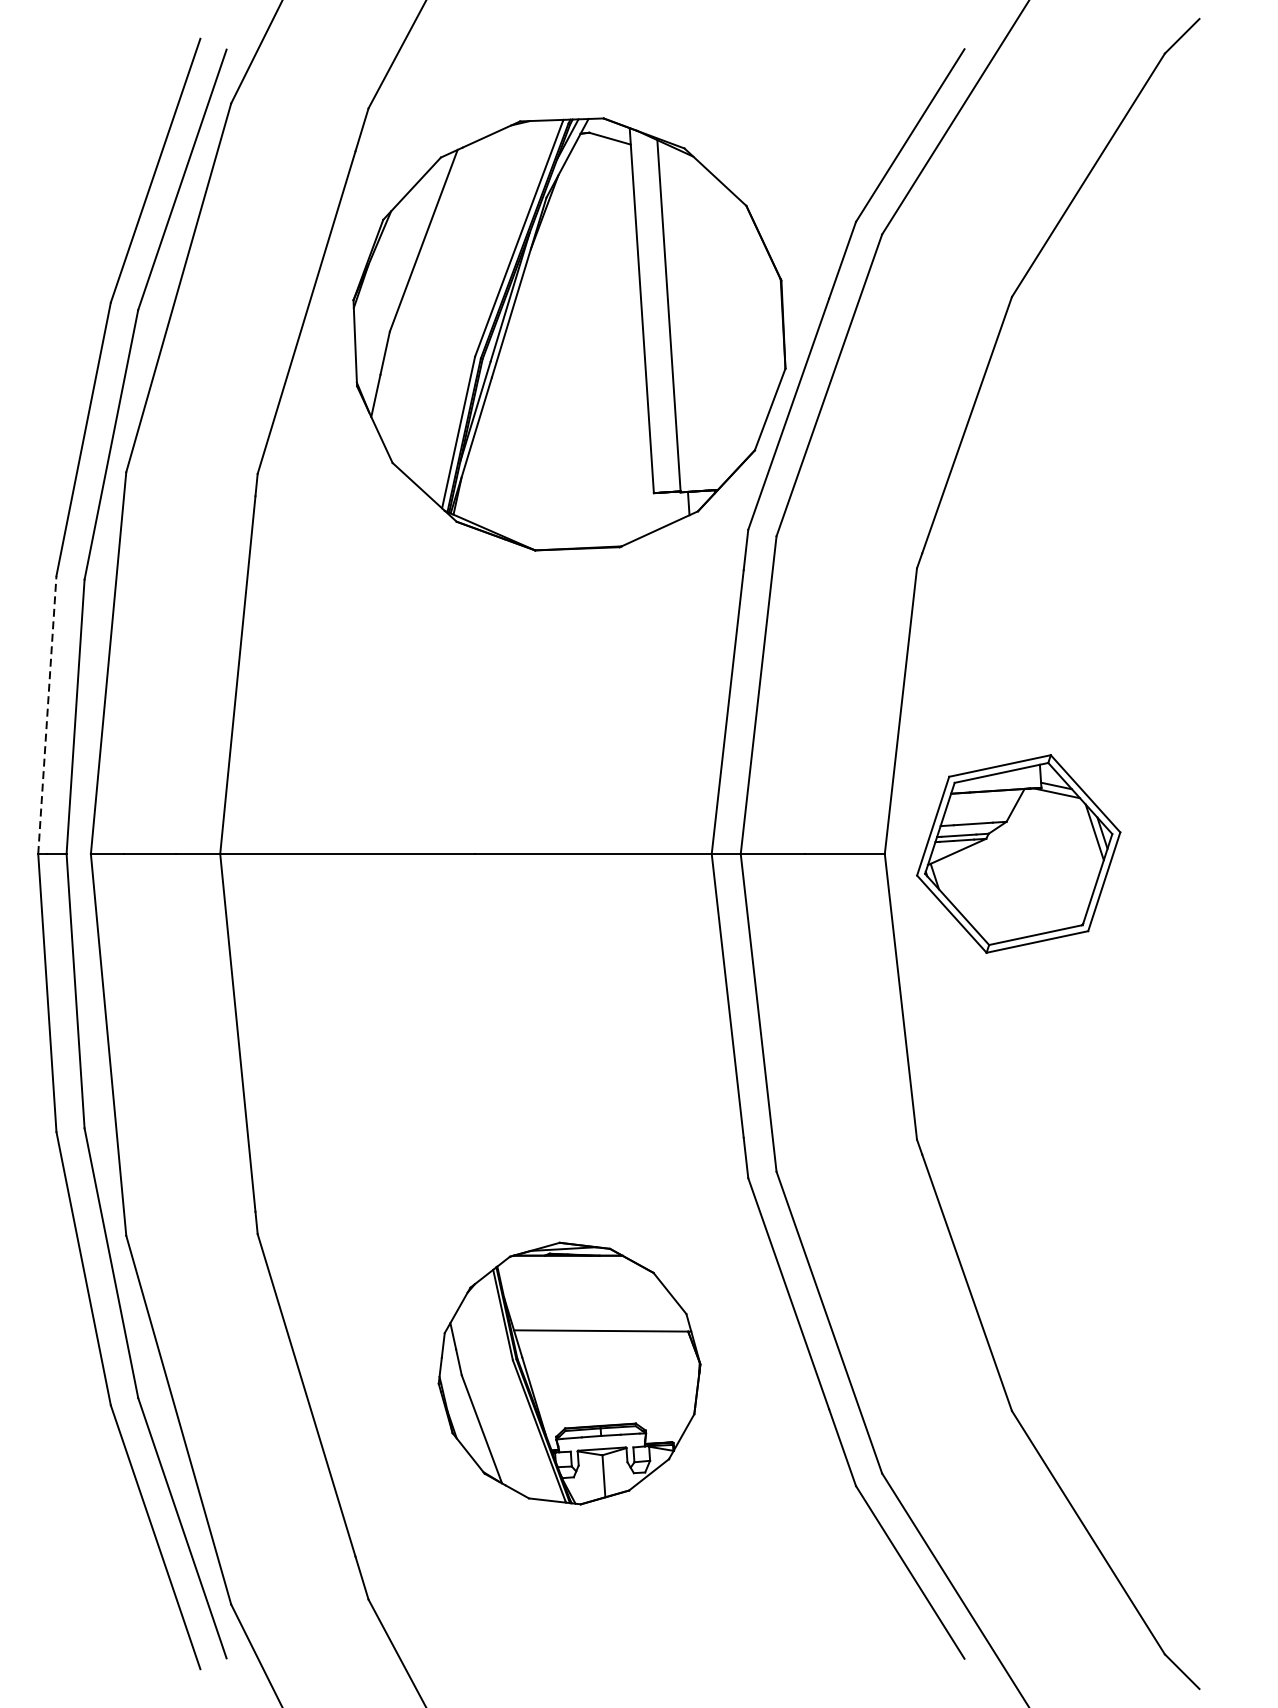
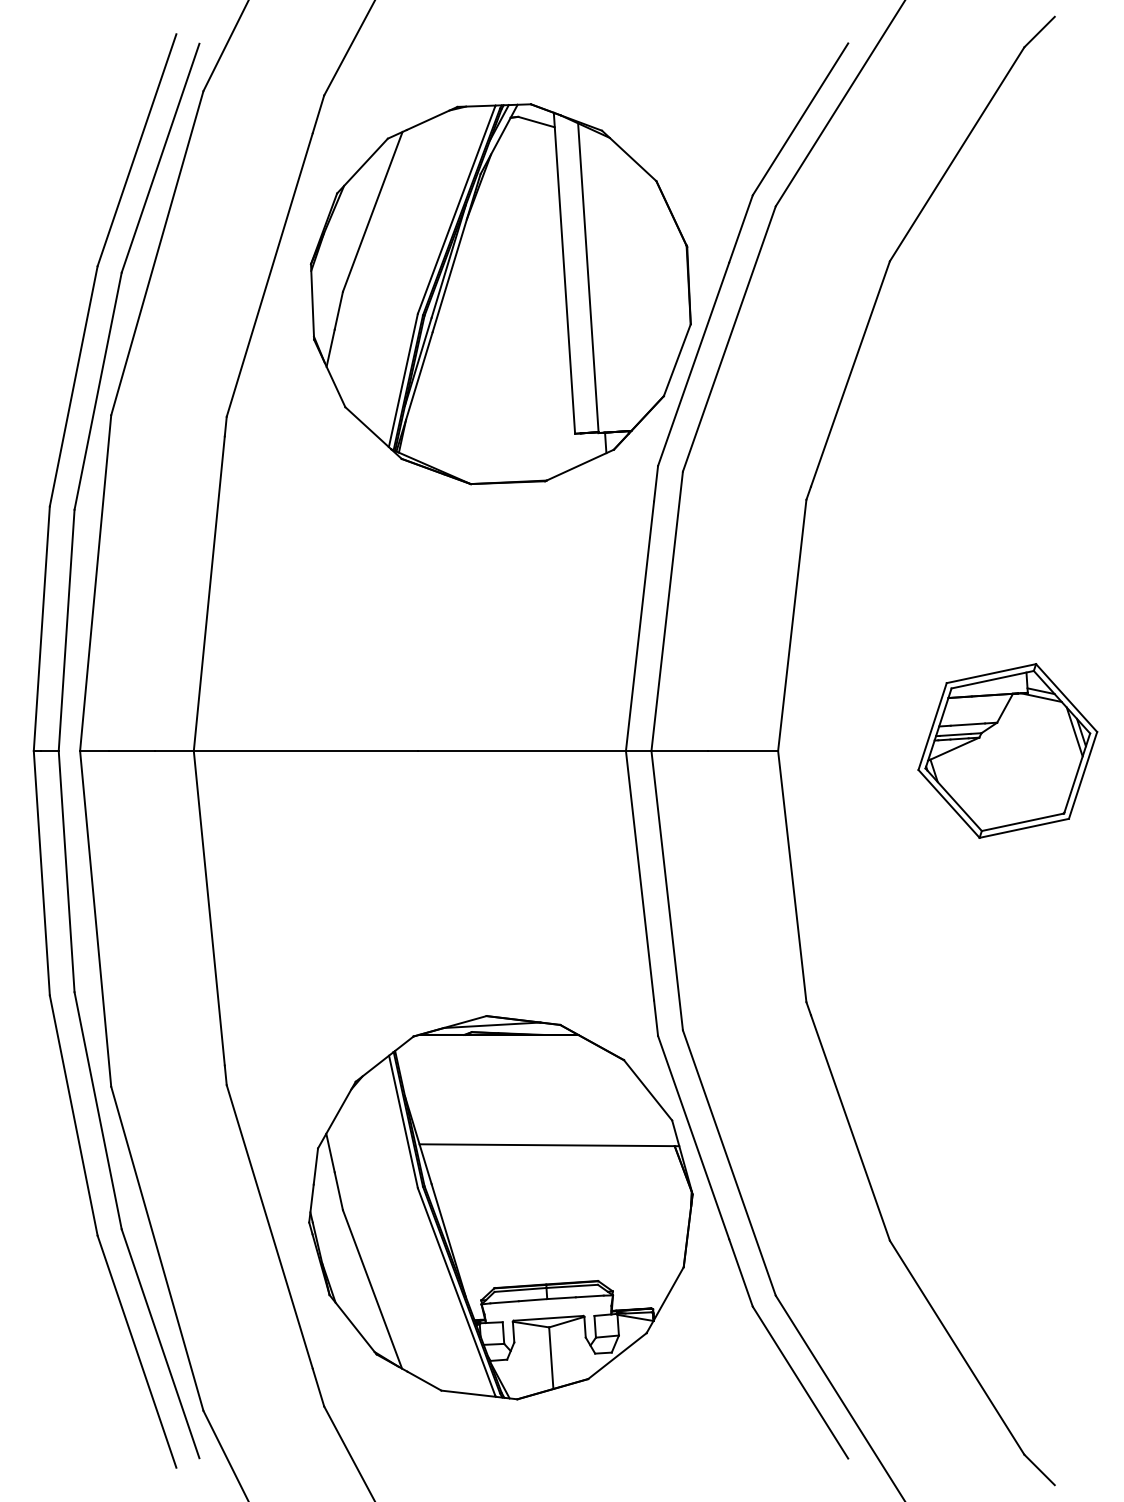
line: (46, 714) -> (41, 628), dashed -> solid
part: (1018, 853) -> (1007, 750), moved
part: (569, 1373) -> (500, 1207), size x1.67

